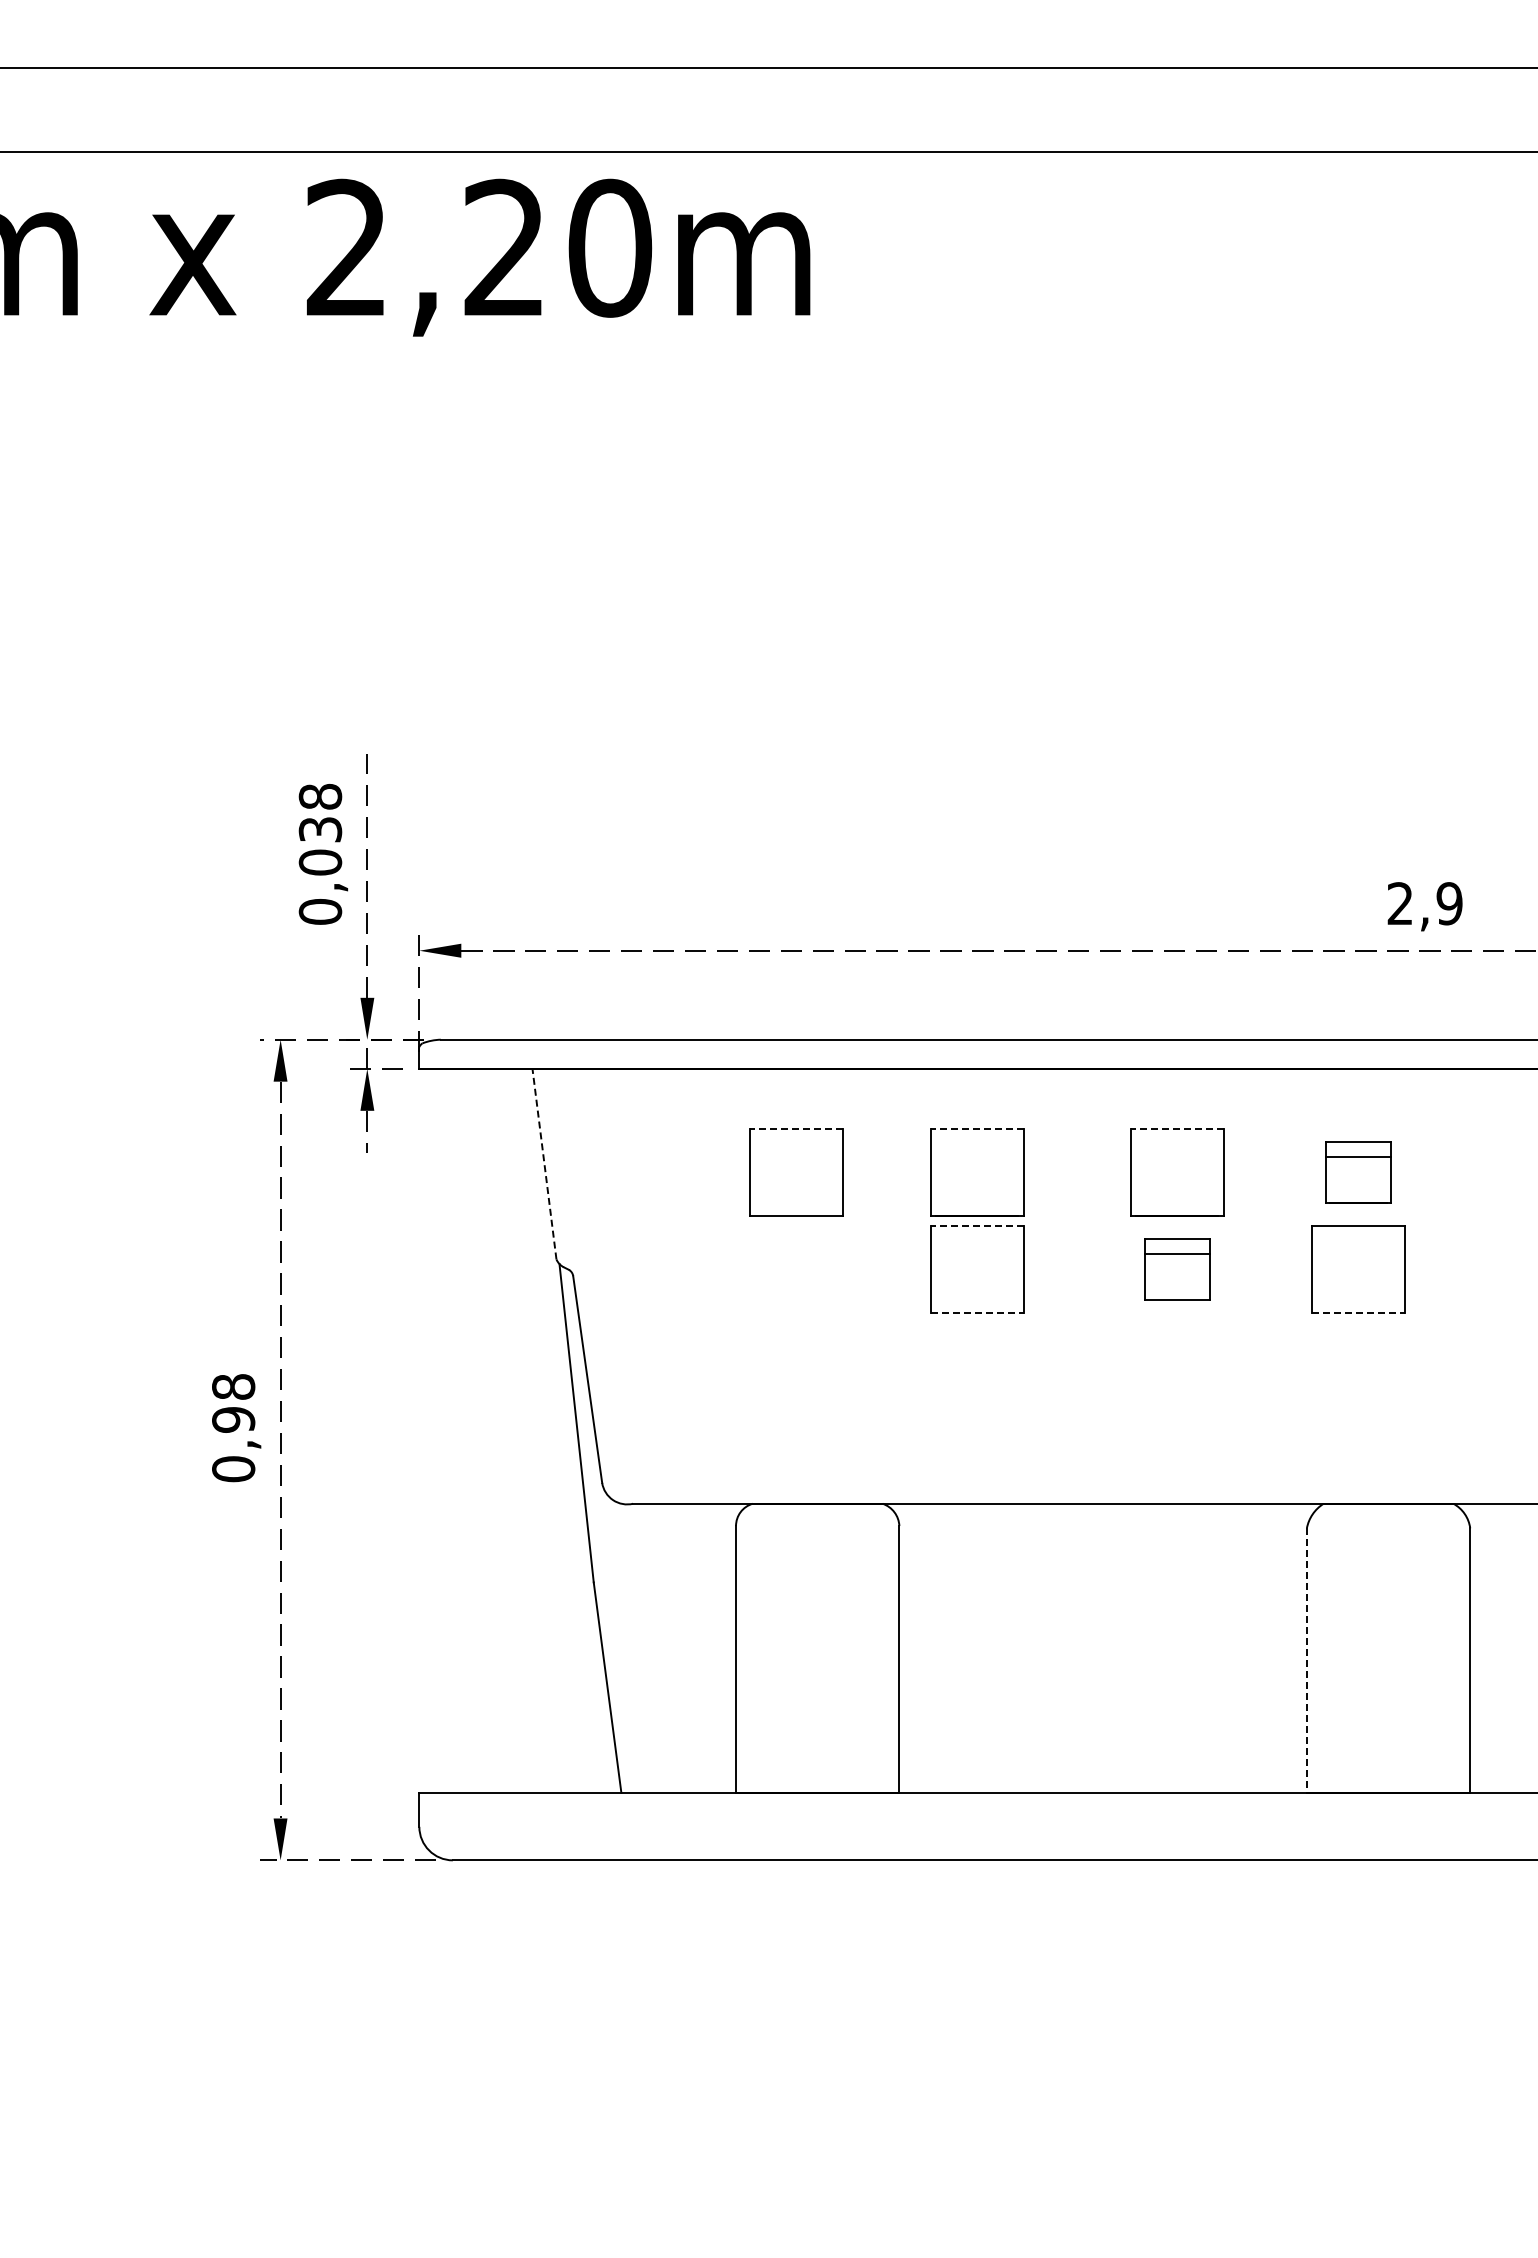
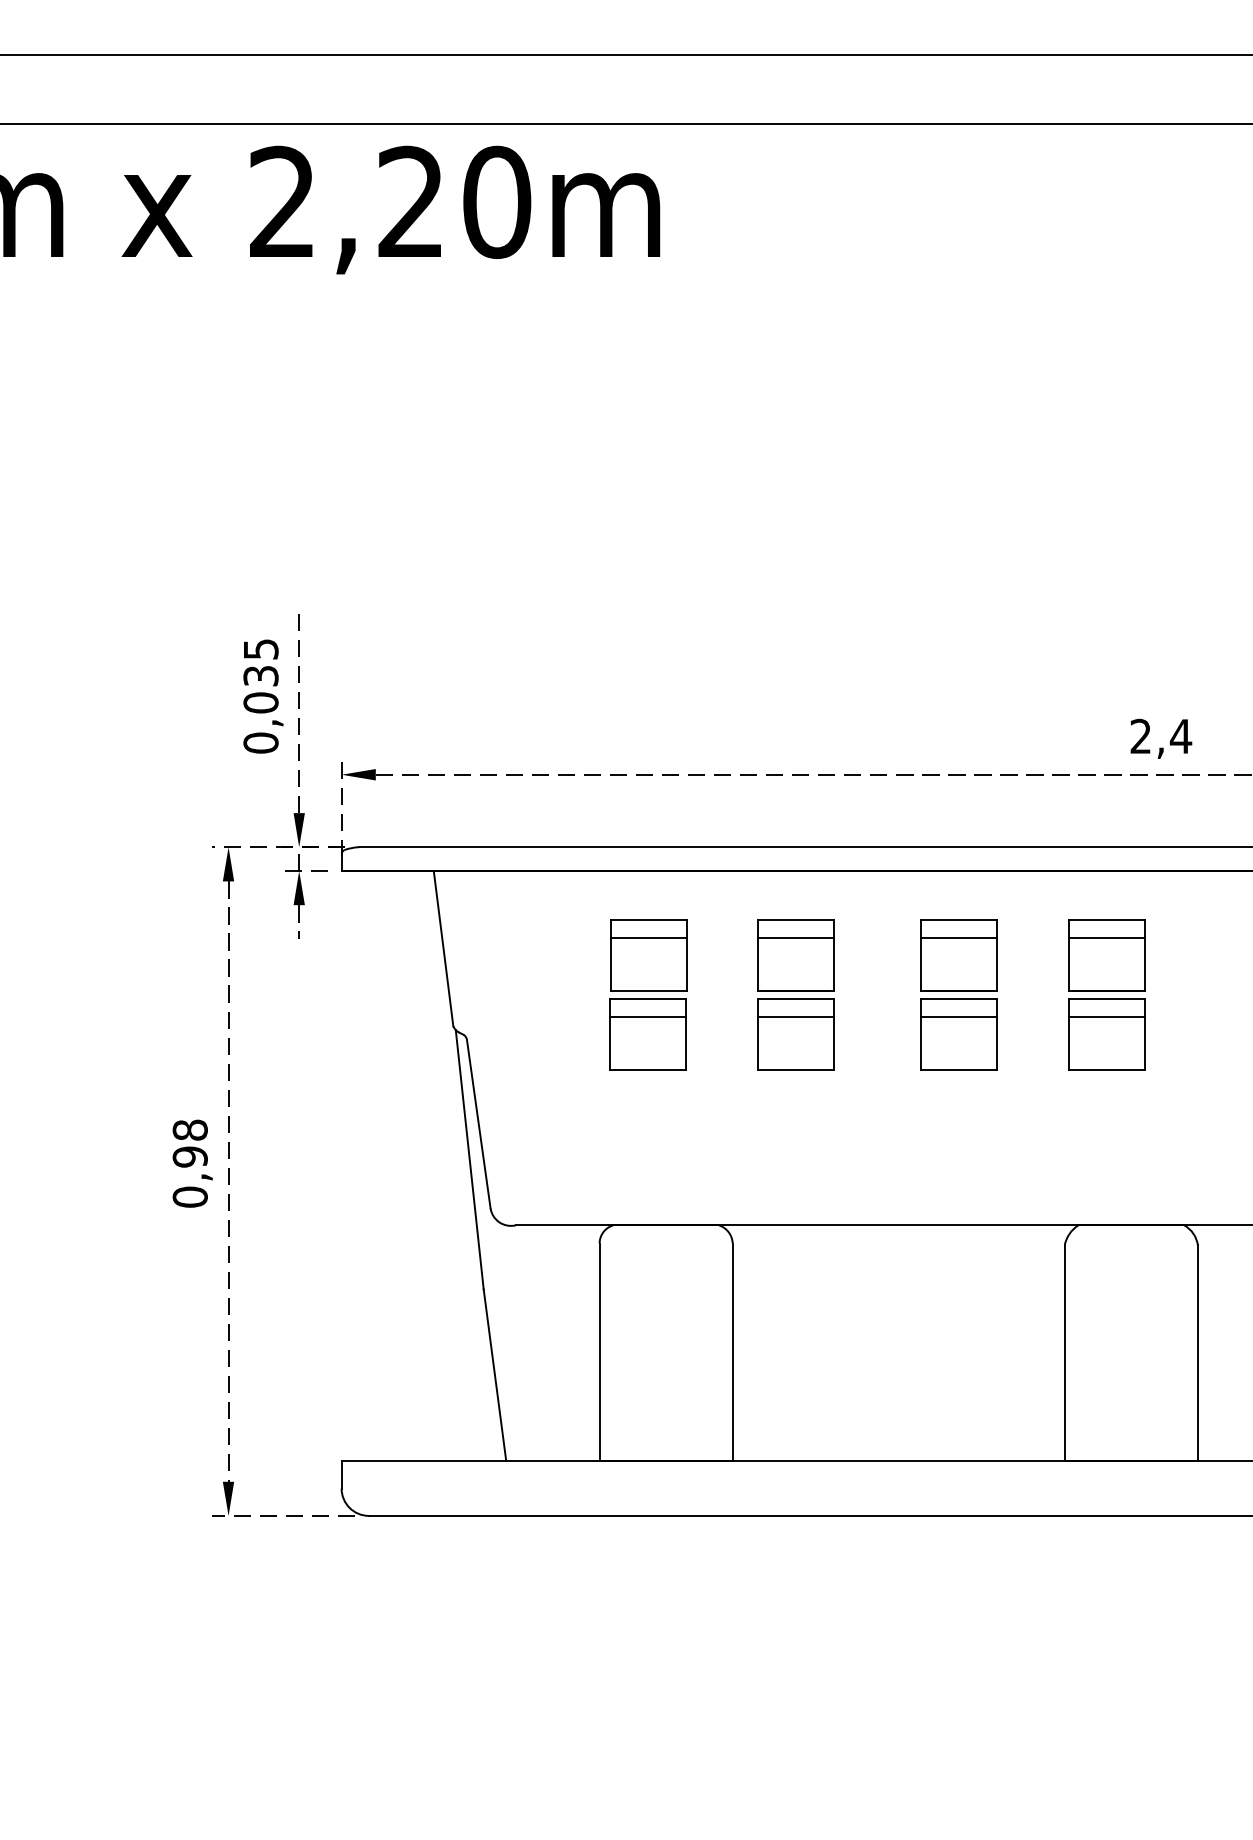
text: (320, 796) -> (261, 649), 0,038 -> 0,035
text: (1449, 903) -> (1180, 736), 2,9 -> 2,4
line: (796, 1128) -> (648, 919), dashed -> solid
line: (977, 1128) -> (796, 919), dashed -> solid
line: (1177, 1128) -> (959, 919), dashed -> solid
line: (795, 1150) -> (648, 937), added
line: (976, 1150) -> (795, 937), added
line: (1177, 1150) -> (959, 937), added
line: (544, 1163) -> (443, 948), dashed -> solid
part: (1358, 1172) -> (1106, 955), size x1.43
line: (977, 1225) -> (796, 998), dashed -> solid
line: (976, 1247) -> (795, 1016), added
line: (1358, 1247) -> (1106, 1016), added
part: (795, 1269) -> (648, 1034), added
part: (1177, 1269) -> (959, 1034), size x1.43
line: (977, 1312) -> (796, 1069), dashed -> solid
line: (1358, 1312) -> (1106, 1069), dashed -> solid
line: (1306, 1661) -> (1064, 1353), dashed -> solid

